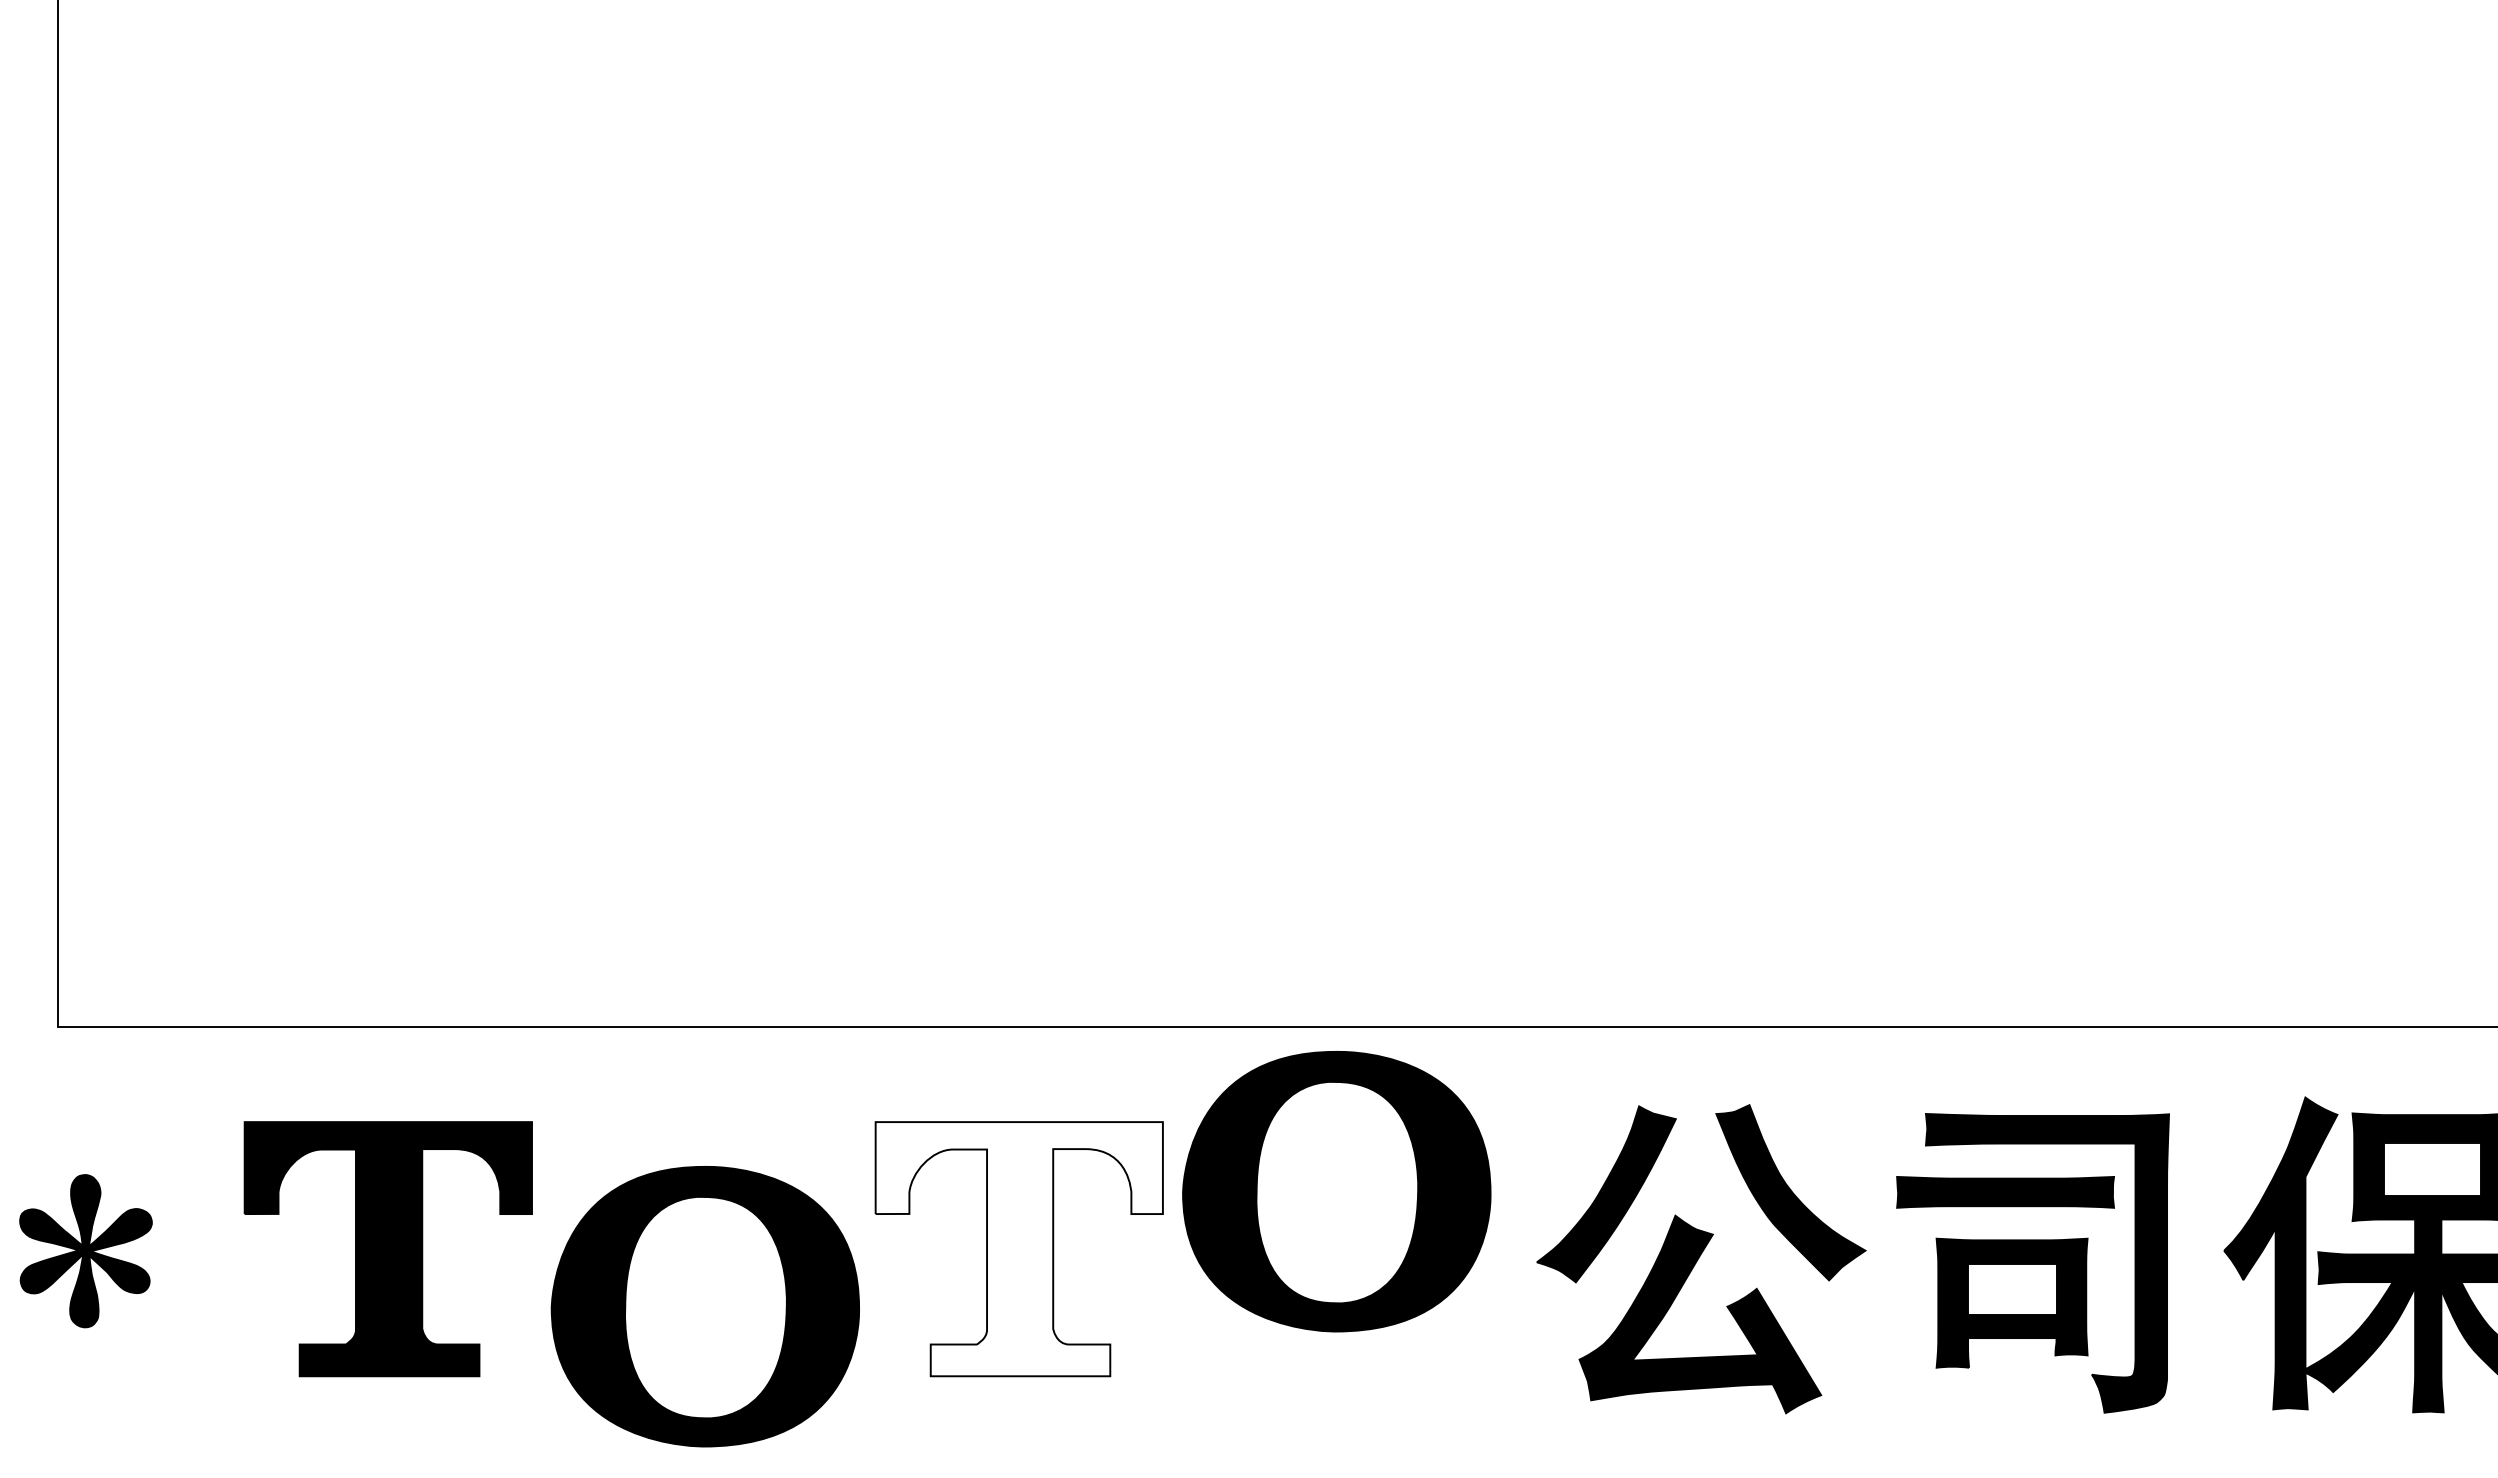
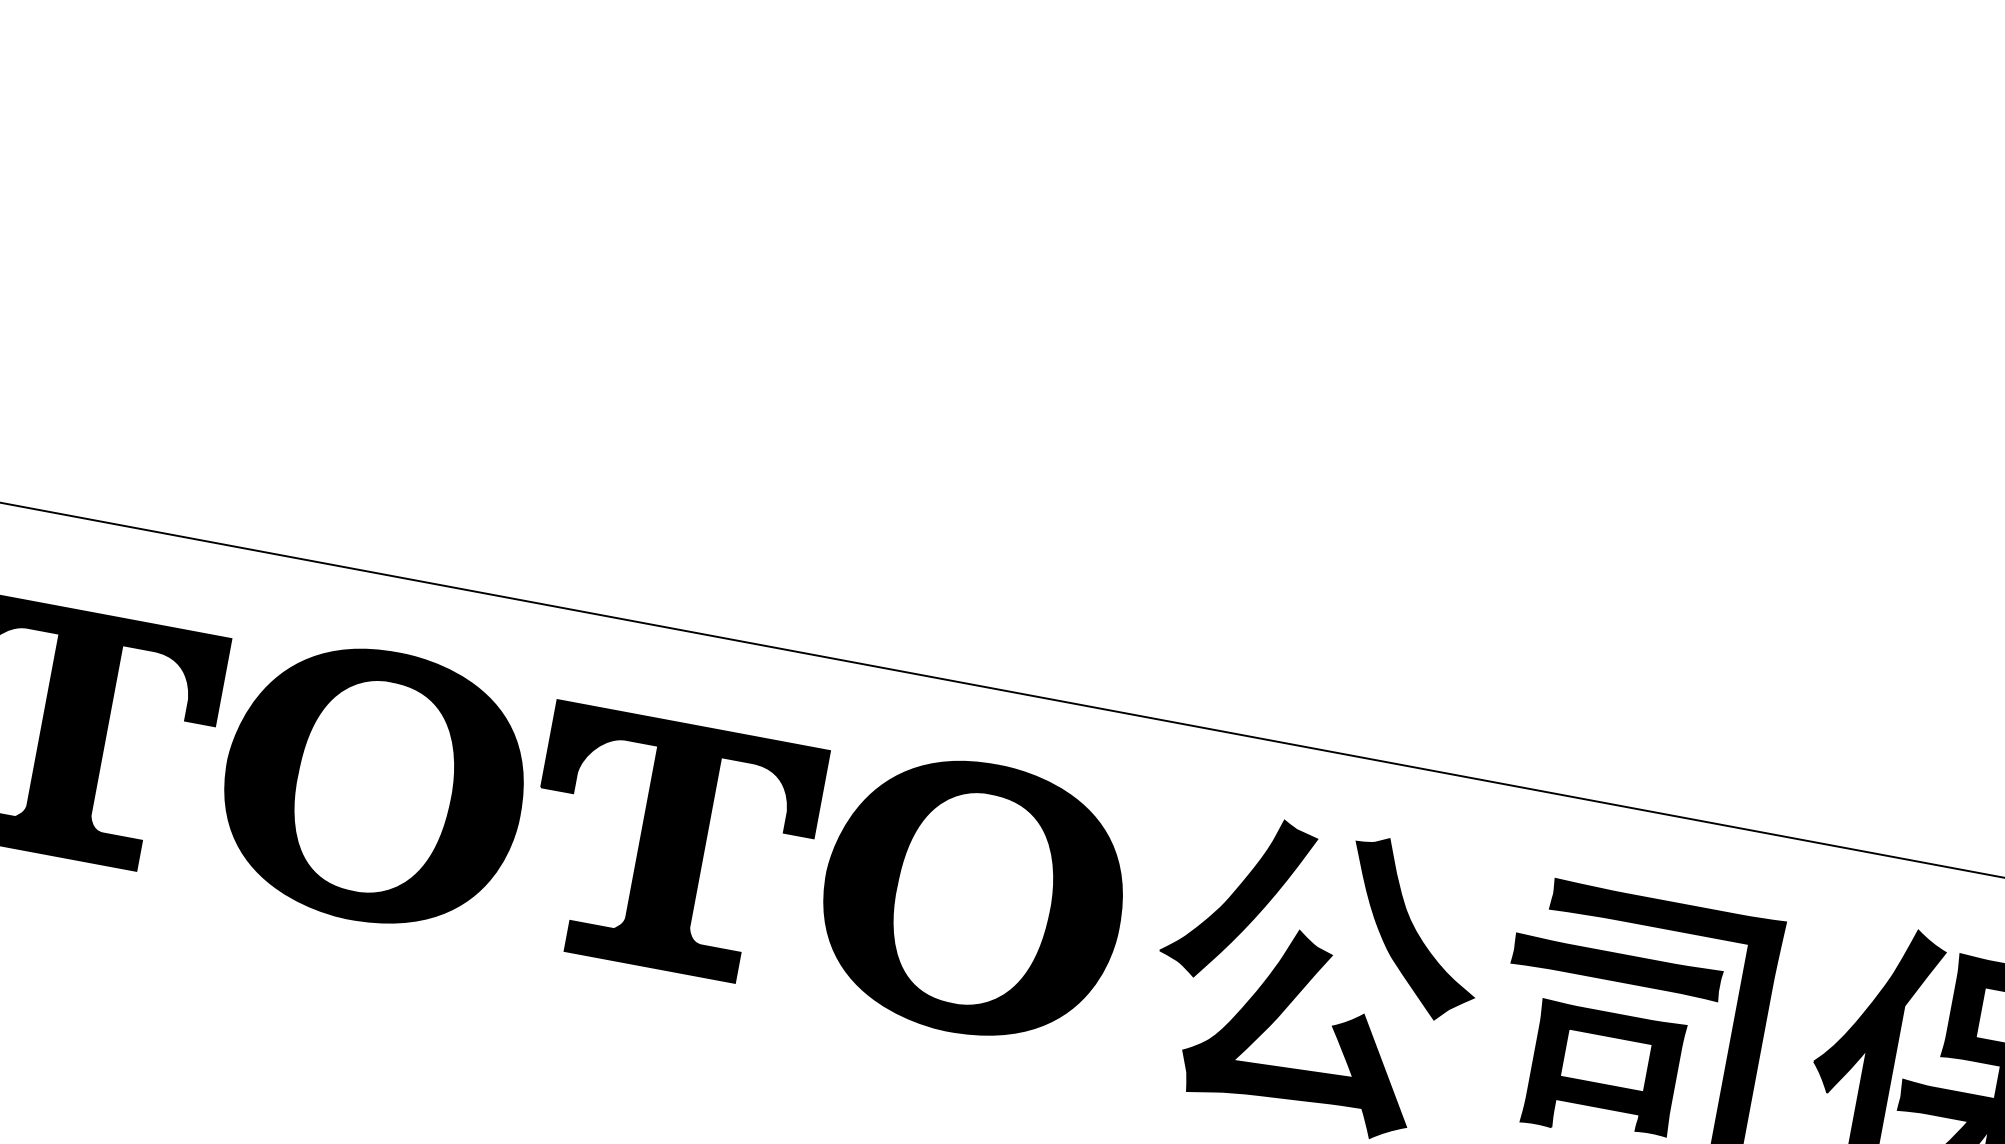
part: (1336, 1191) -> (973, 898), moved
fill: (1018, 1249) -> (670, 846), added
part: (704, 1306) -> (373, 785), moved

